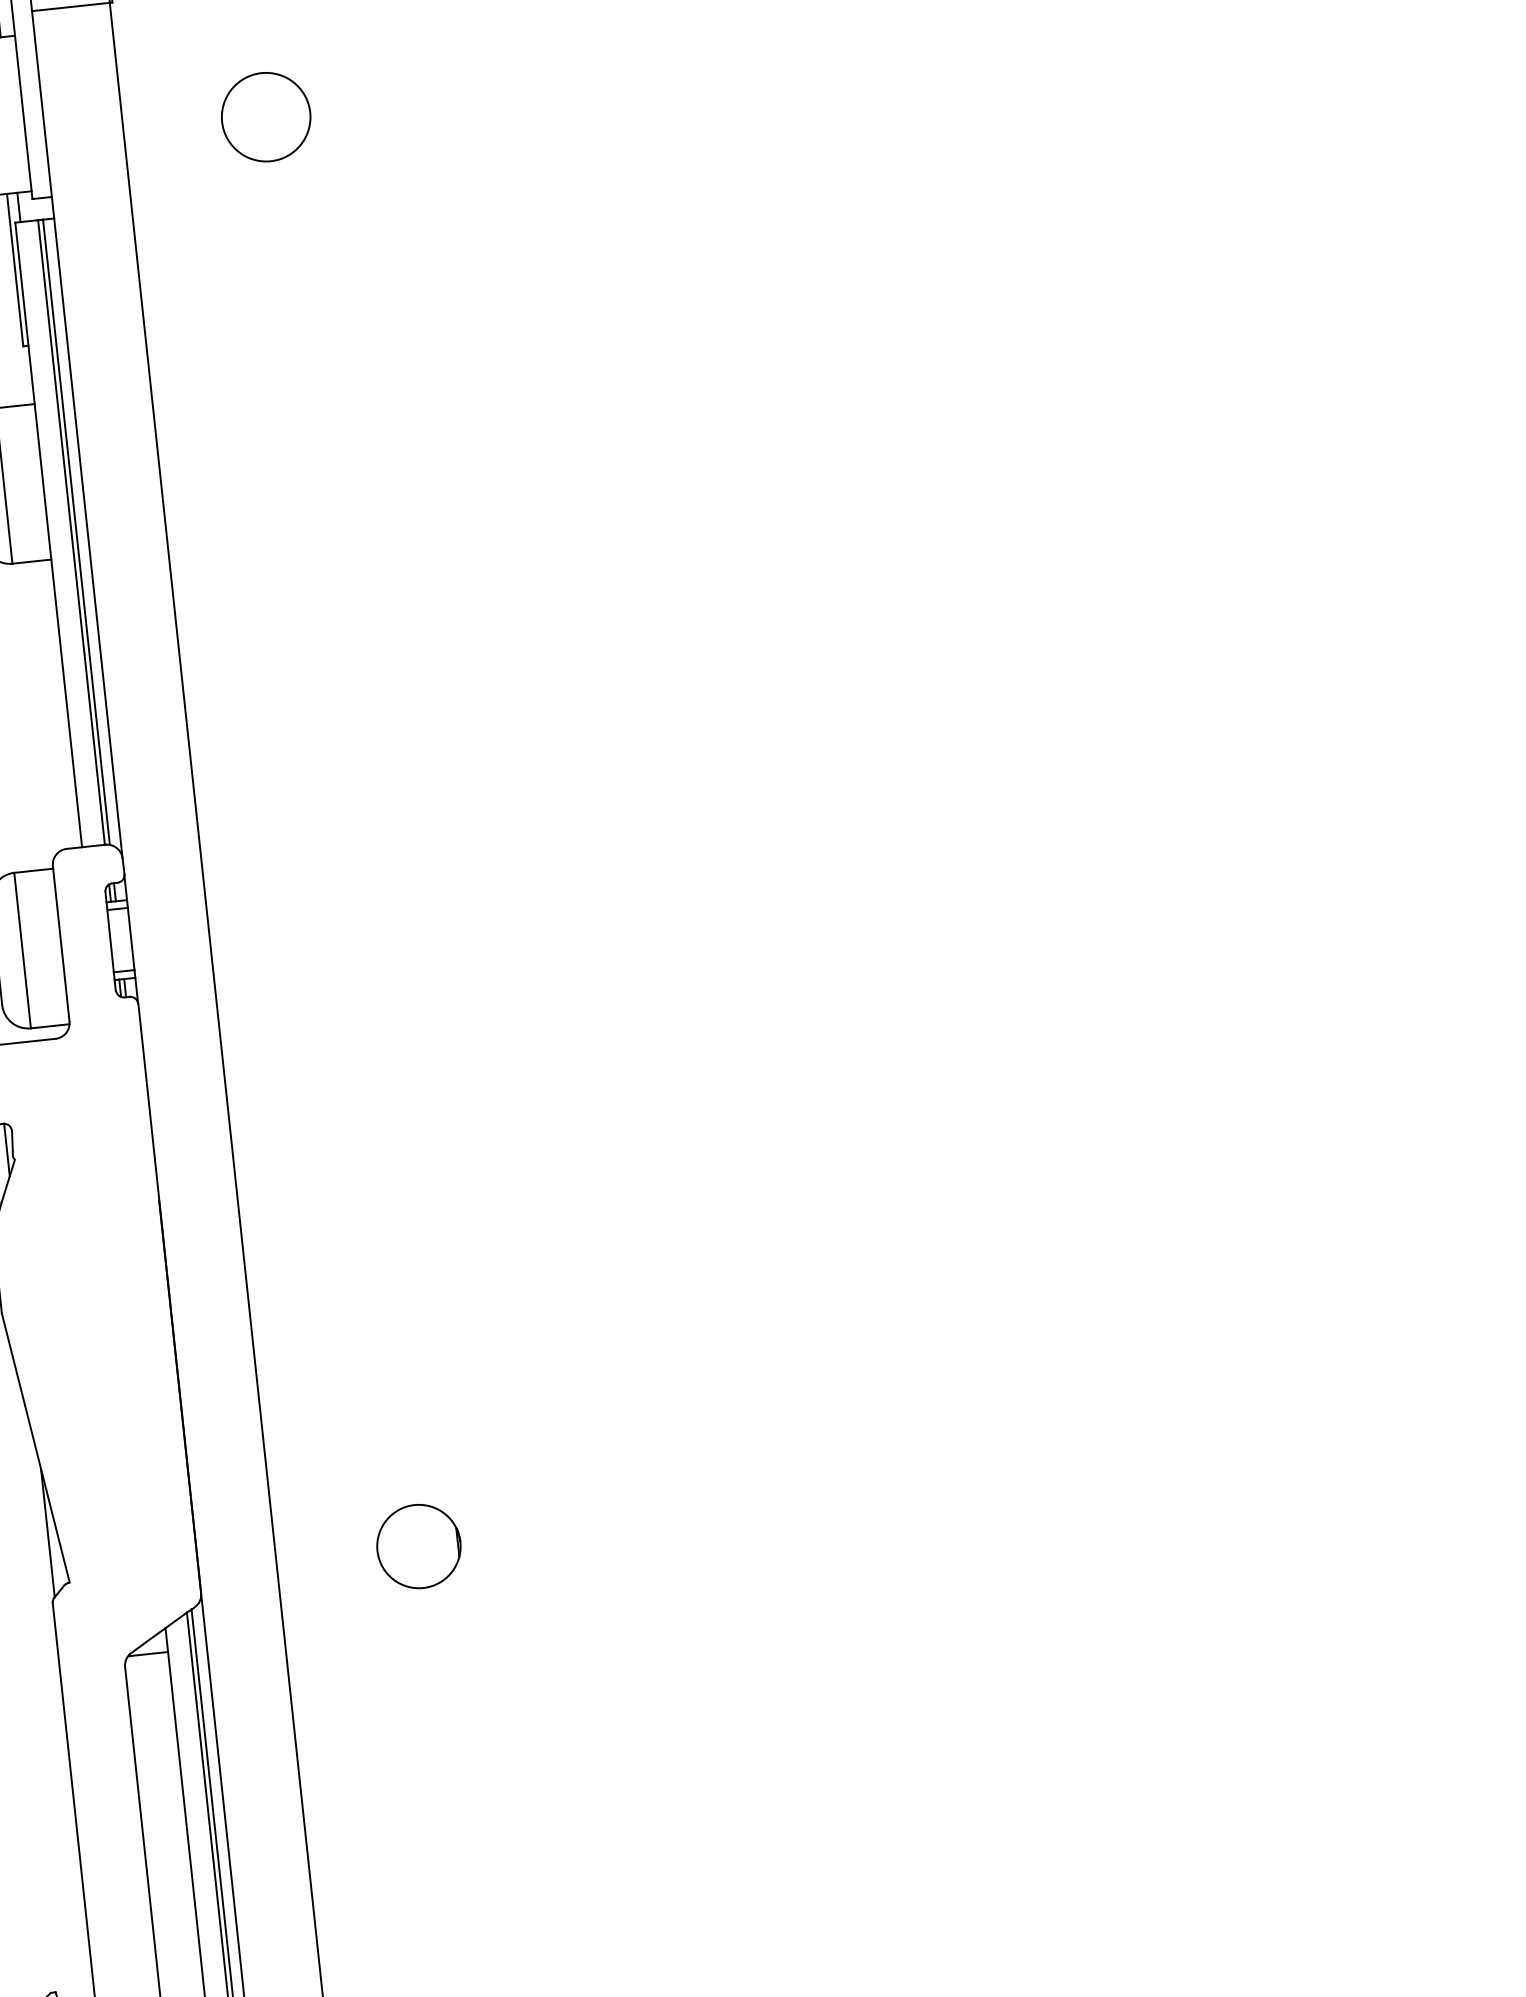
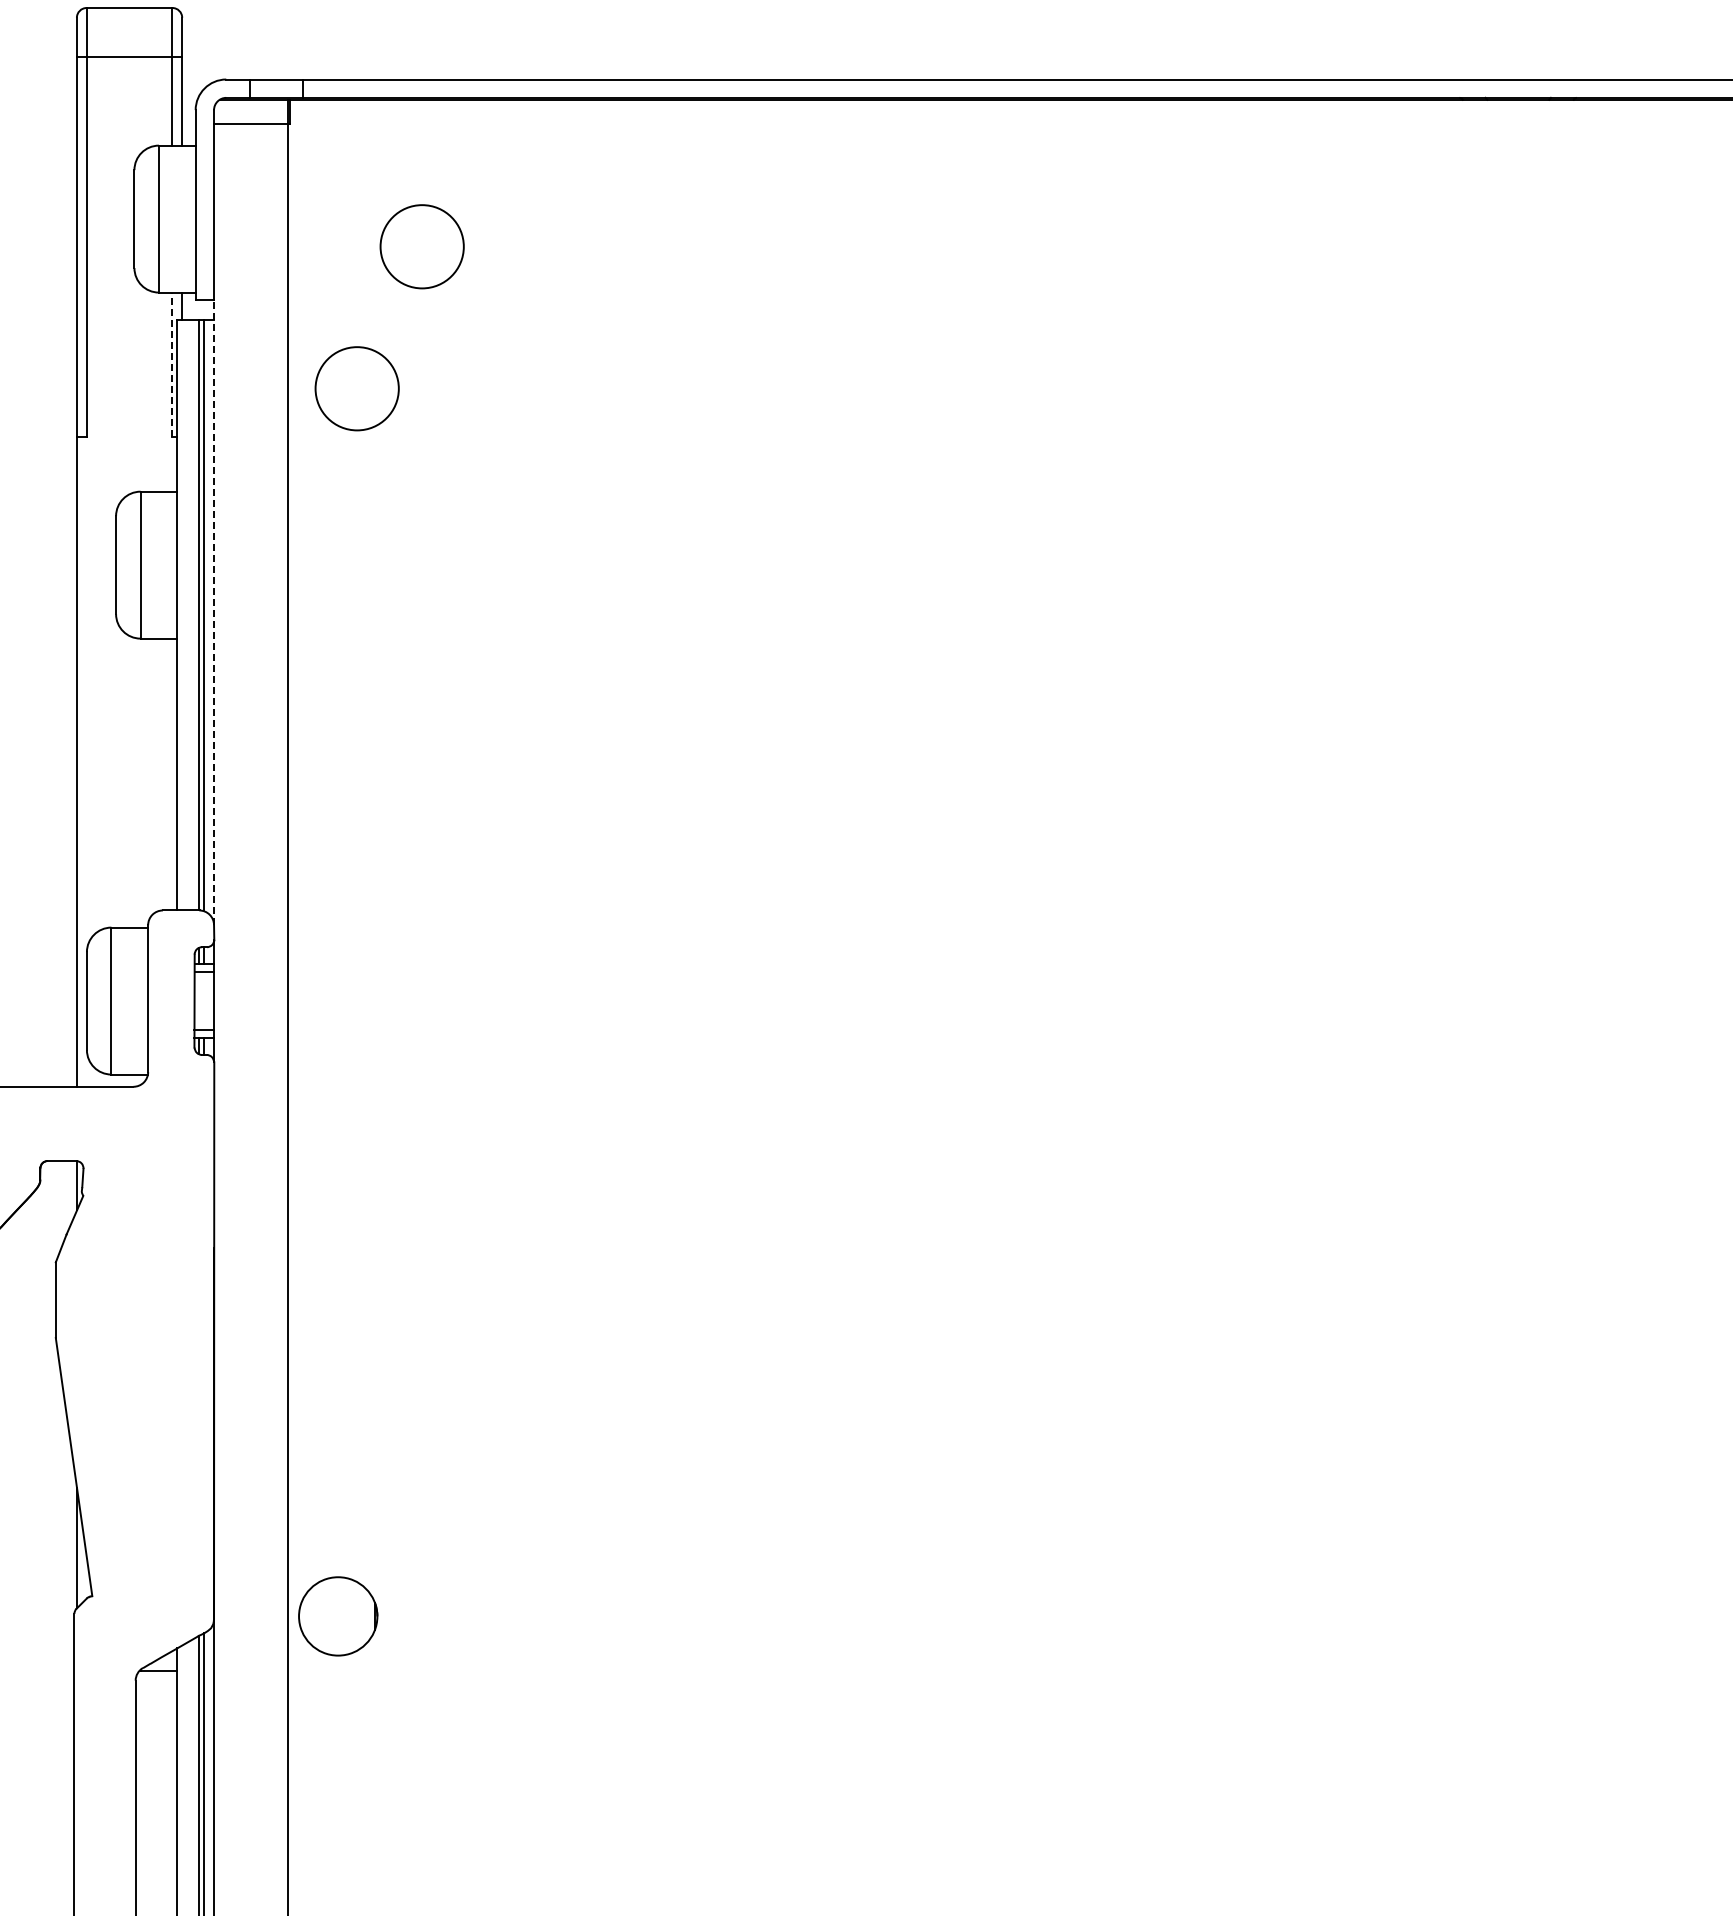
line: (15, 270) -> (172, 364), solid -> dashed
circle: (212, 274) -> (356, 388), added
line: (87, 527) -> (214, 612), solid -> dashed
part: (419, 1546) -> (338, 1616), moved

